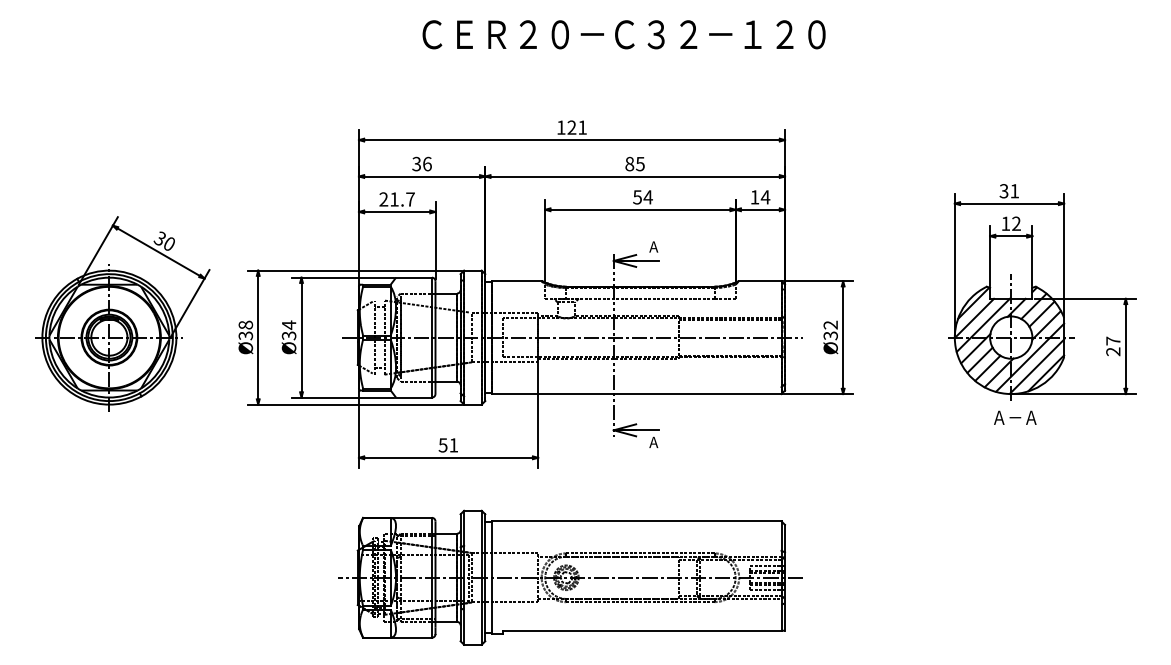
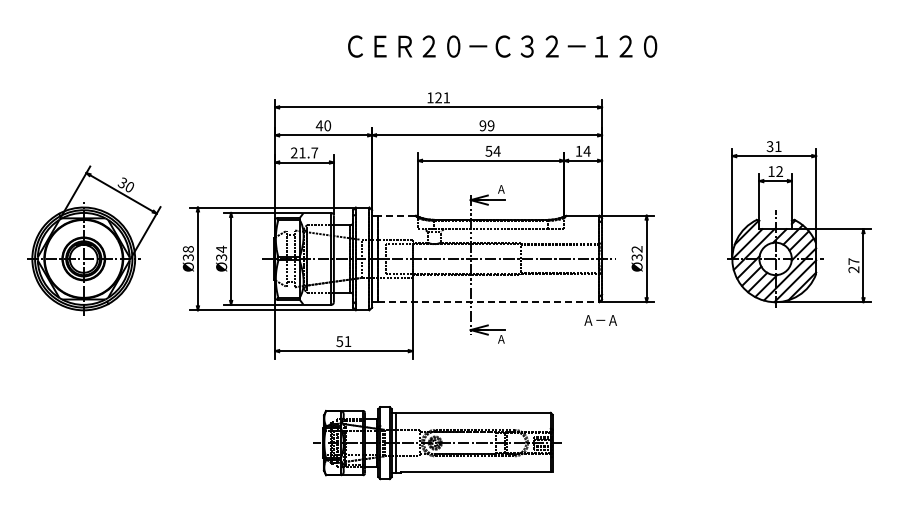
text: (623, 34) -> (502, 46), moved
text: (421, 163) -> (323, 125), 36 -> 40
text: (634, 163) -> (486, 125), 85 -> 99
line: (517, 281) -> (396, 215), solid -> dashed
line: (636, 394) -> (488, 302), solid -> dashed
text: (1015, 417) -> (600, 320), moved
part: (570, 576) -> (437, 442), size x0.7

